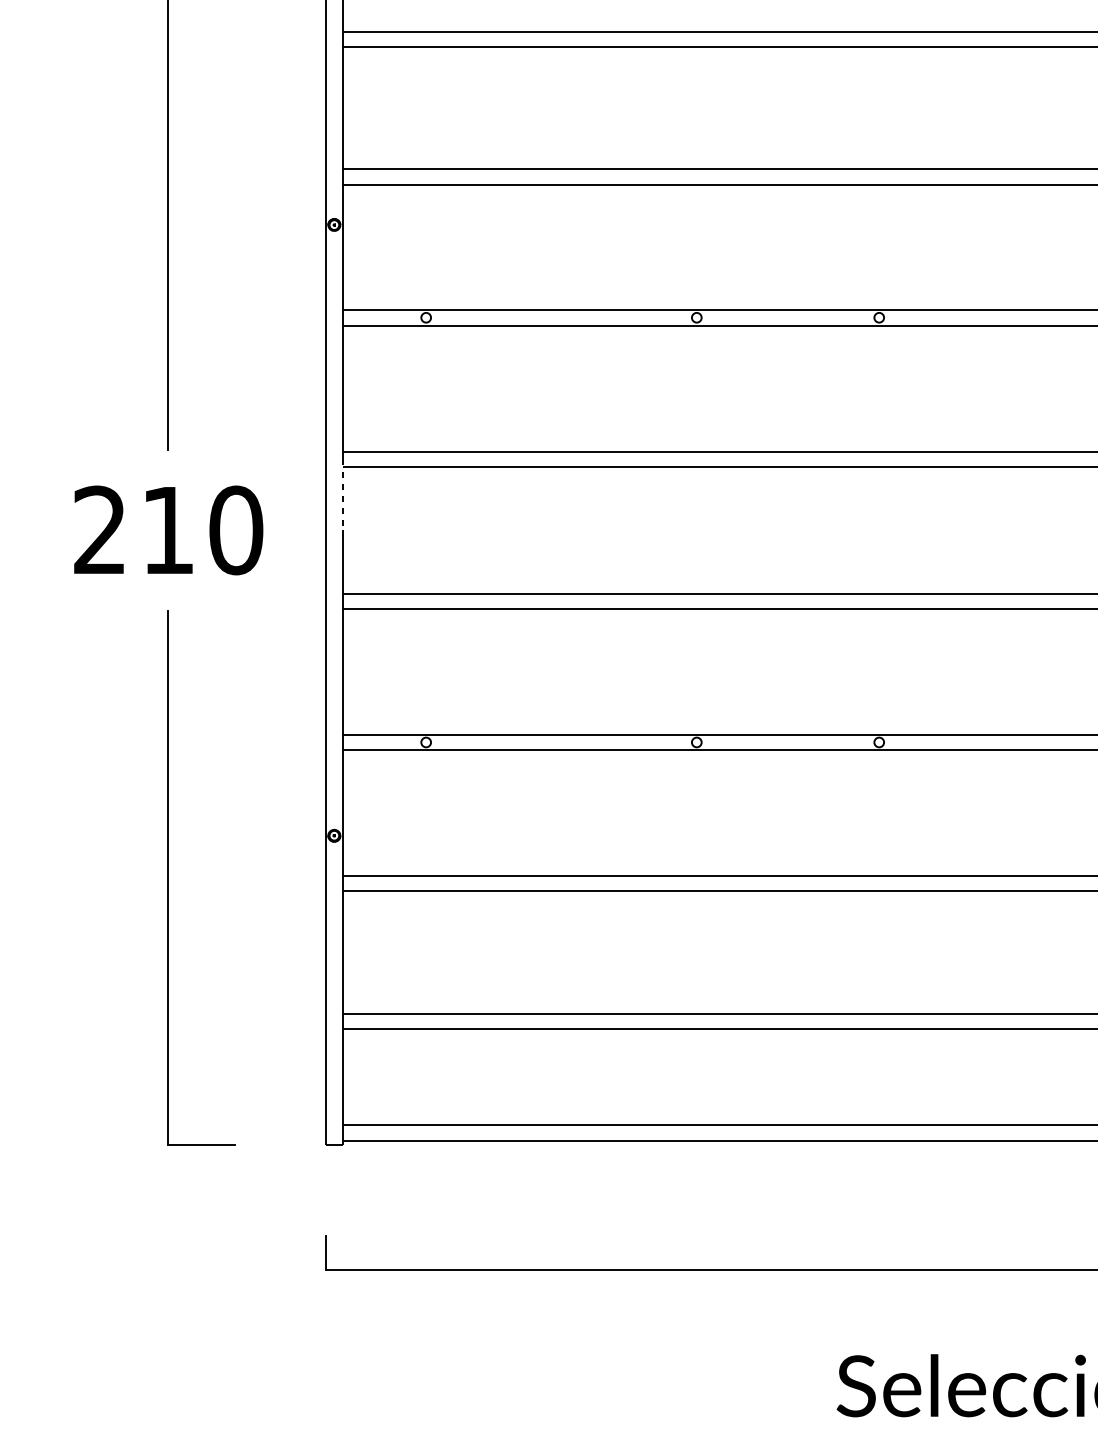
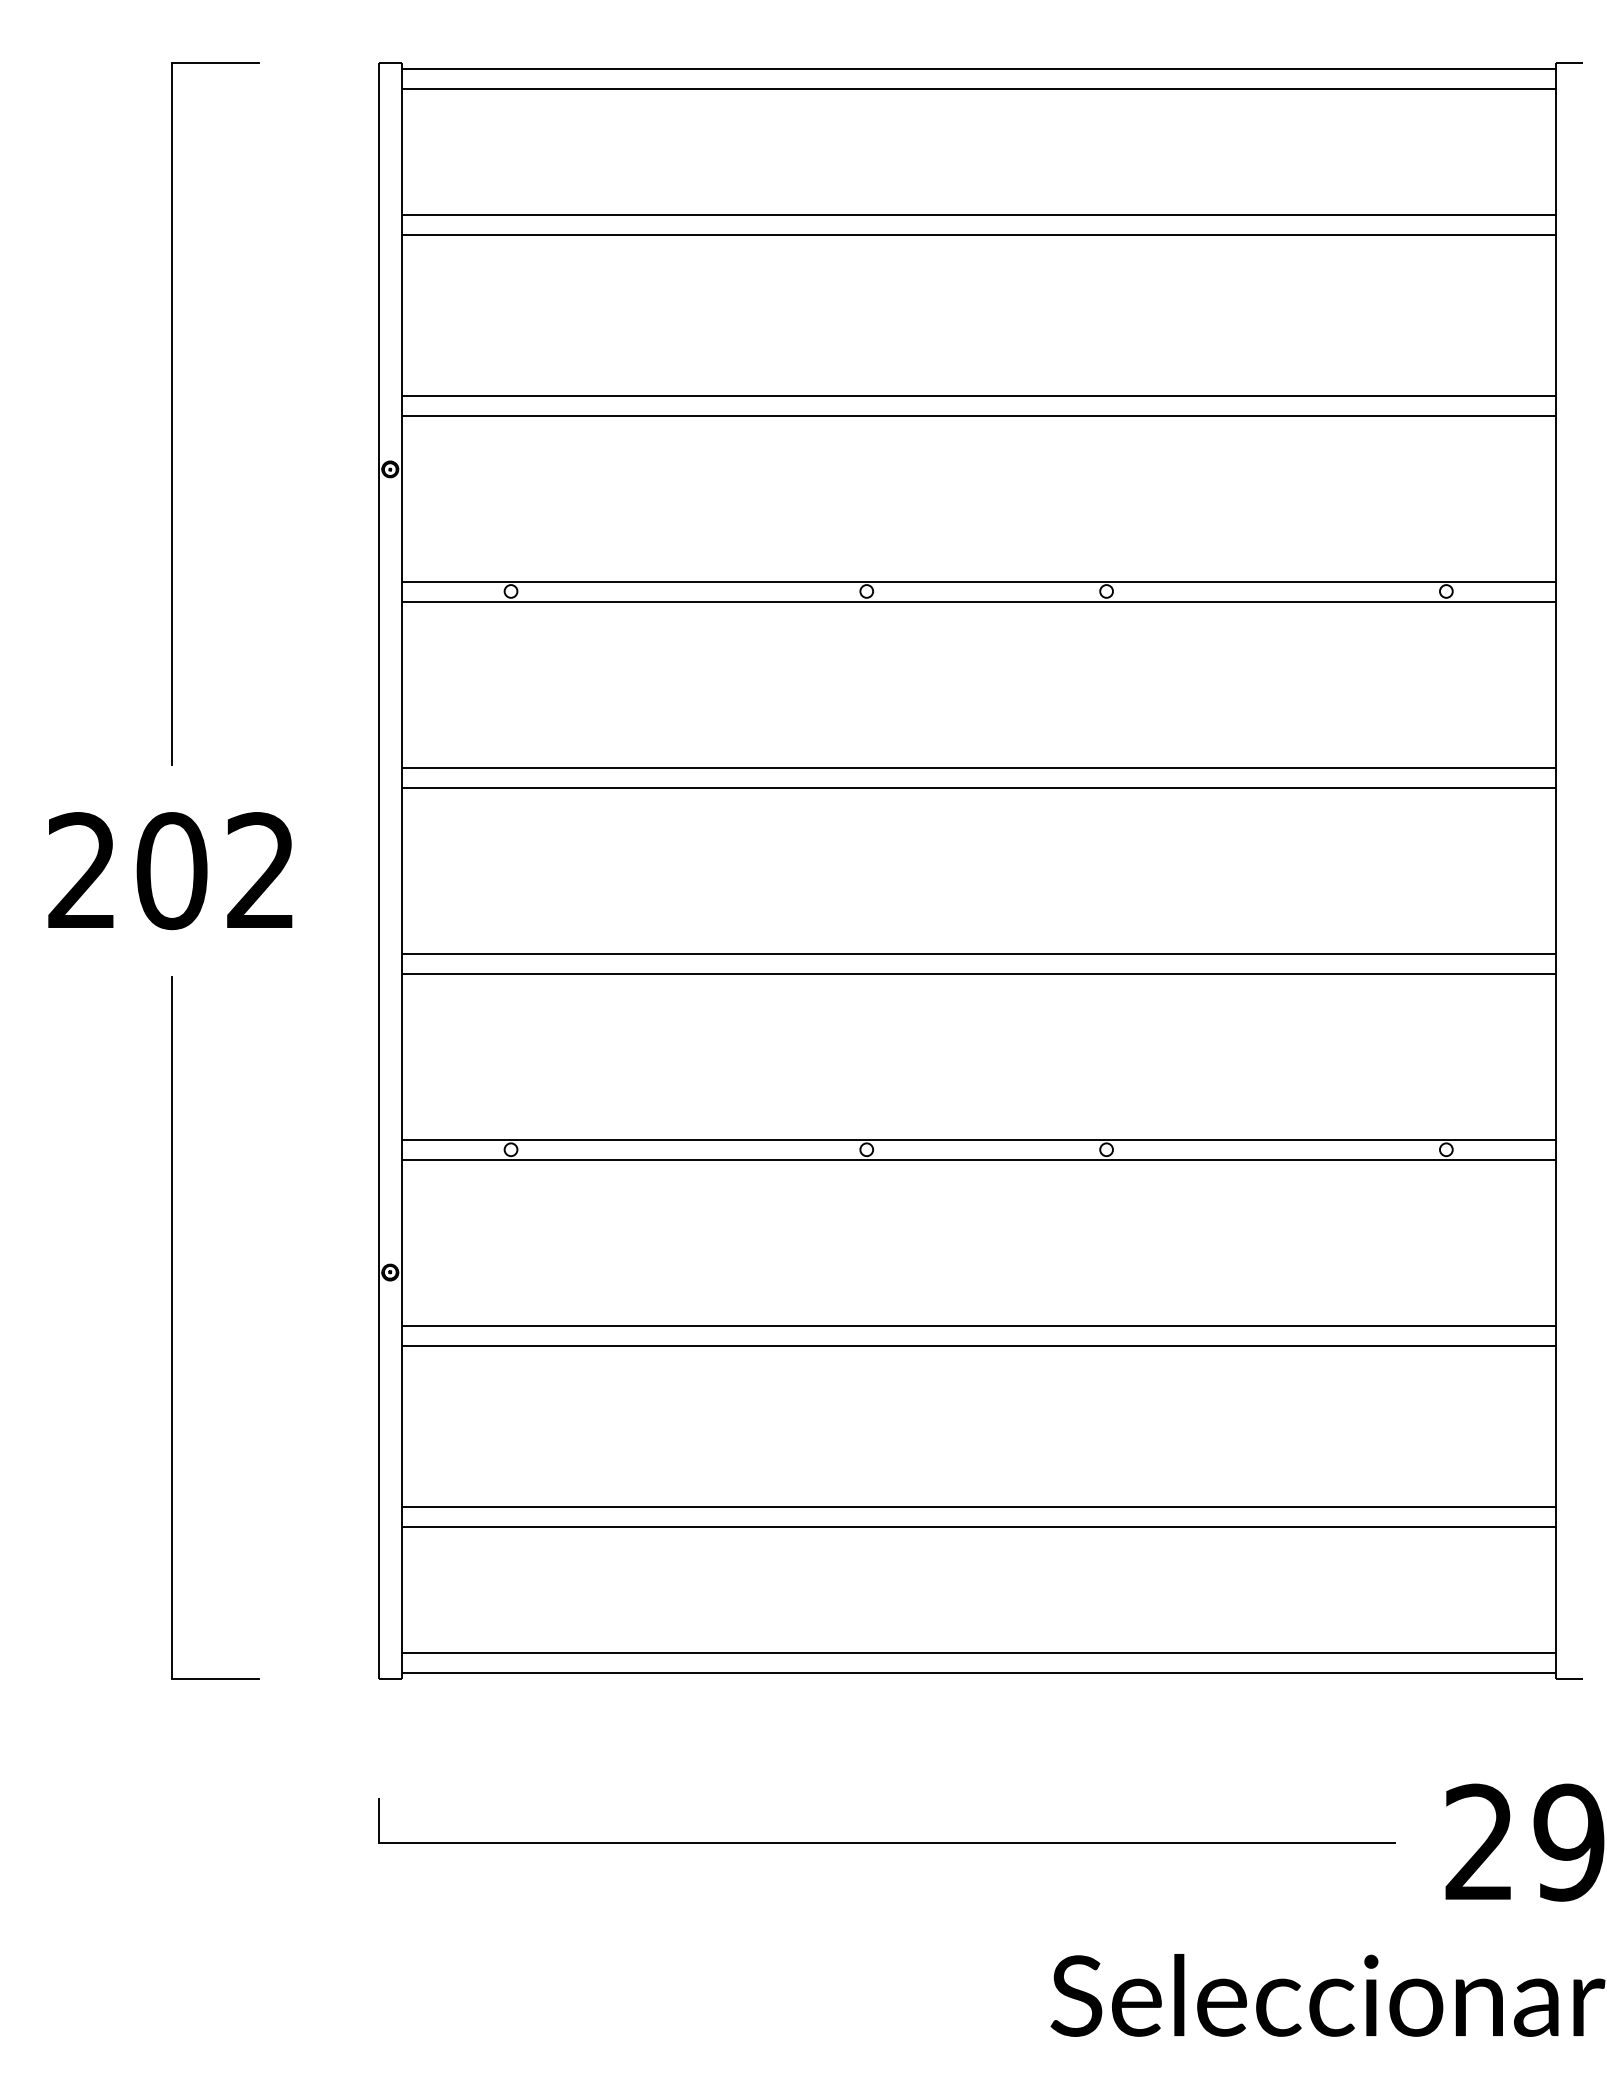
line: (342, 495) -> (401, 824), dashed -> solid
text: (202, 530) -> (216, 871), 210 -> 202

